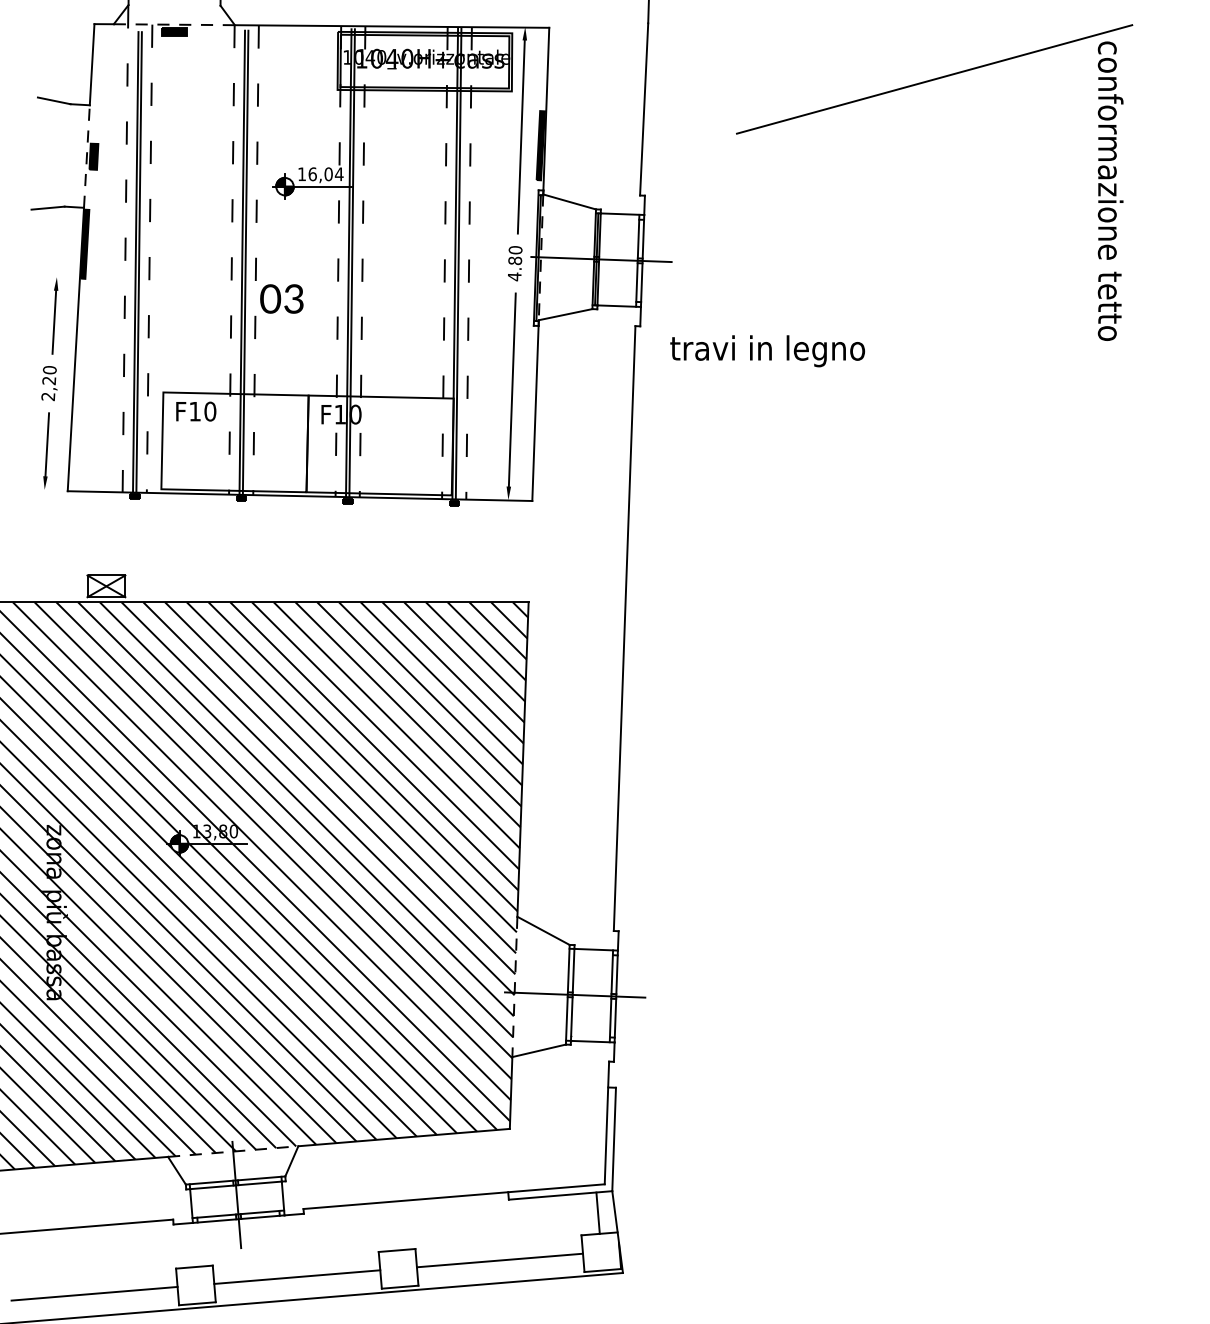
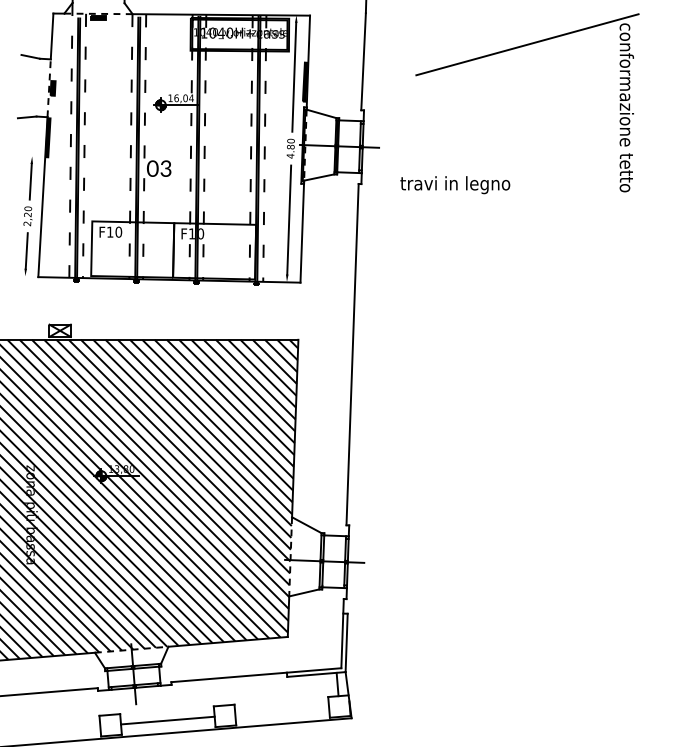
text: (768, 351) -> (455, 185), moved
line: (500, 1261) -> (282, 711), removed
line: (94, 1292) -> (53, 729), removed

